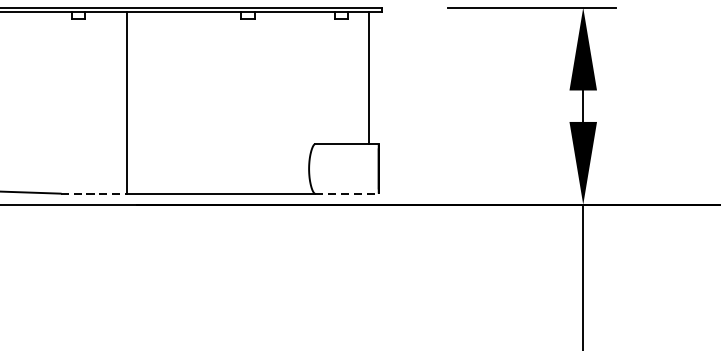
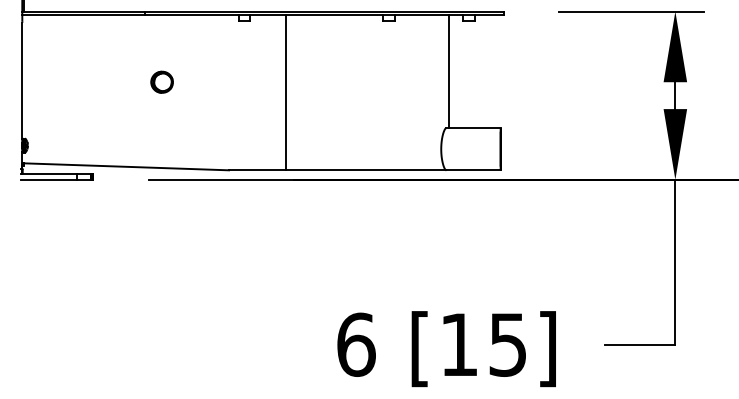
line: (369, 77) -> (449, 71), moved
line: (93, 193) -> (257, 170), dashed -> solid
line: (348, 193) -> (474, 170), dashed -> solid

